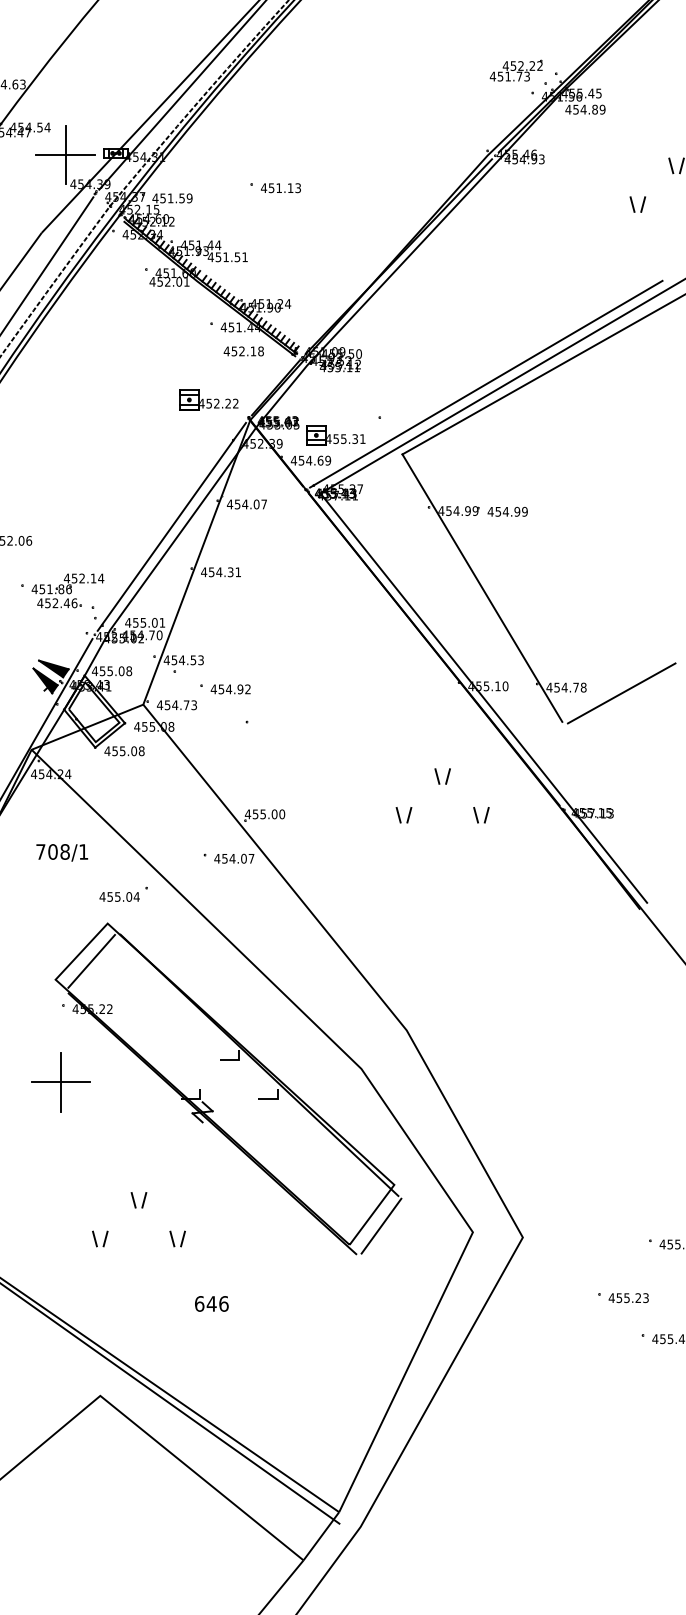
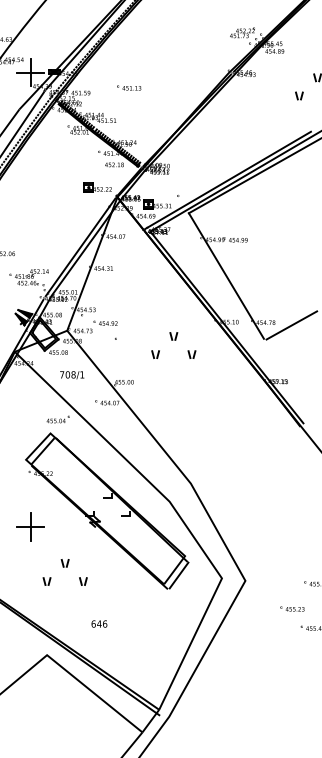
part: (442, 795) -> (173, 345), moved
text: (62, 853) -> (72, 375), moved
part: (60, 1081) -> (30, 526), moved
text: (211, 1302) -> (99, 623), moved

